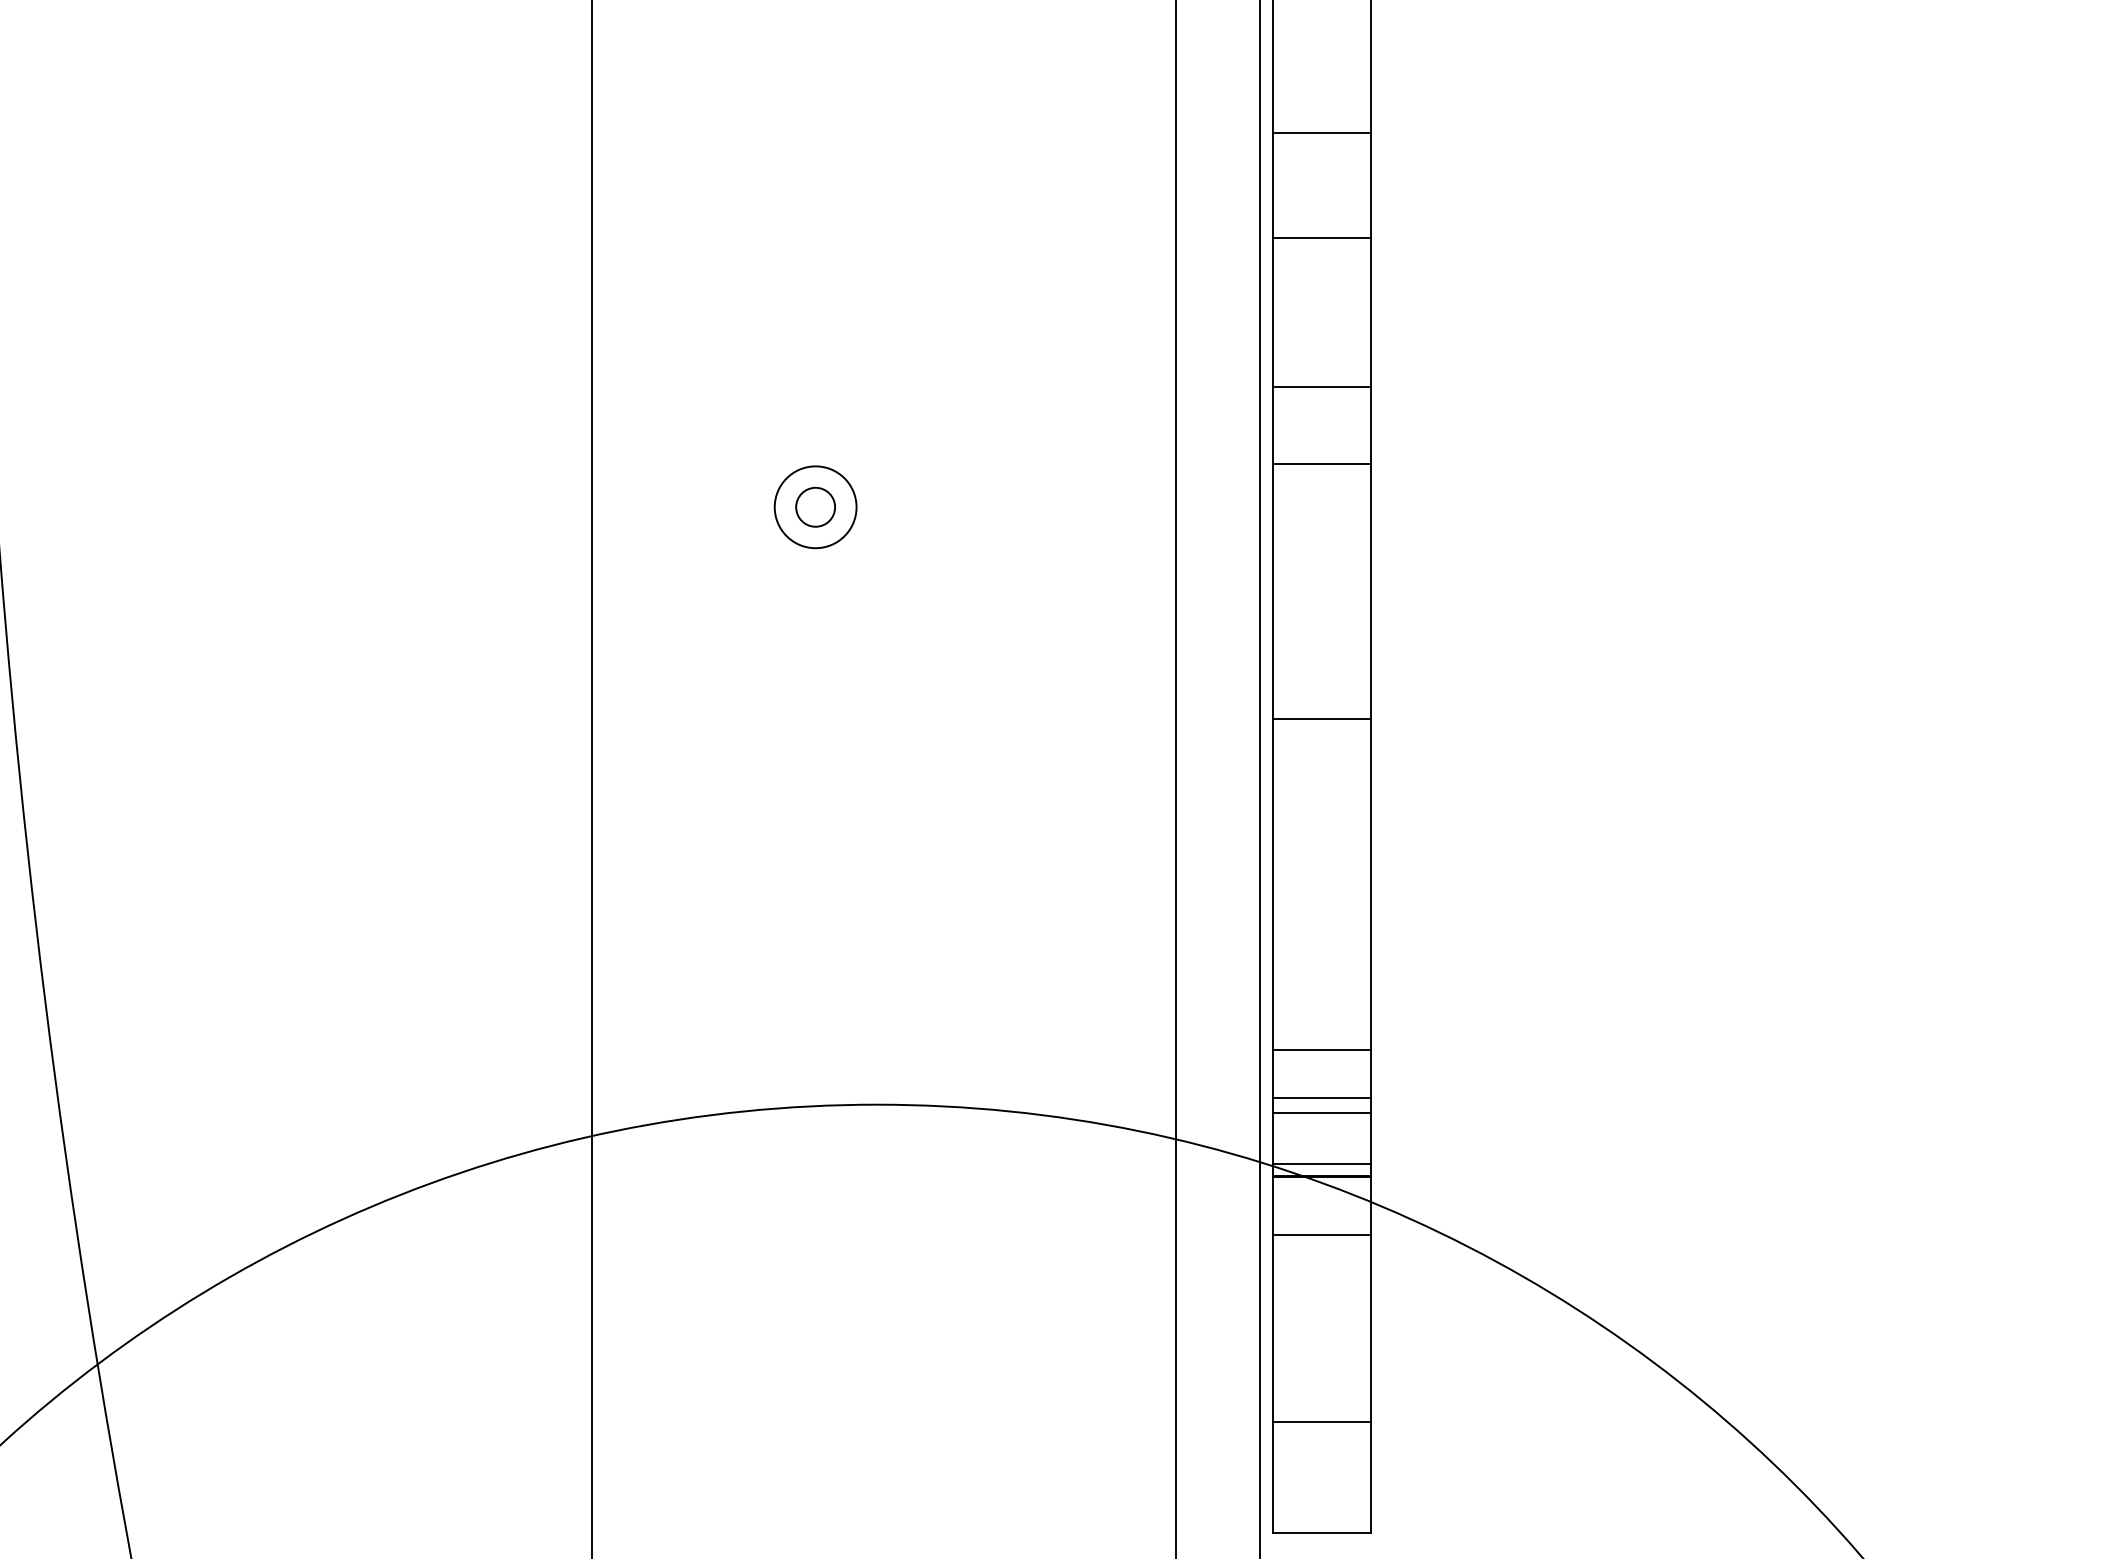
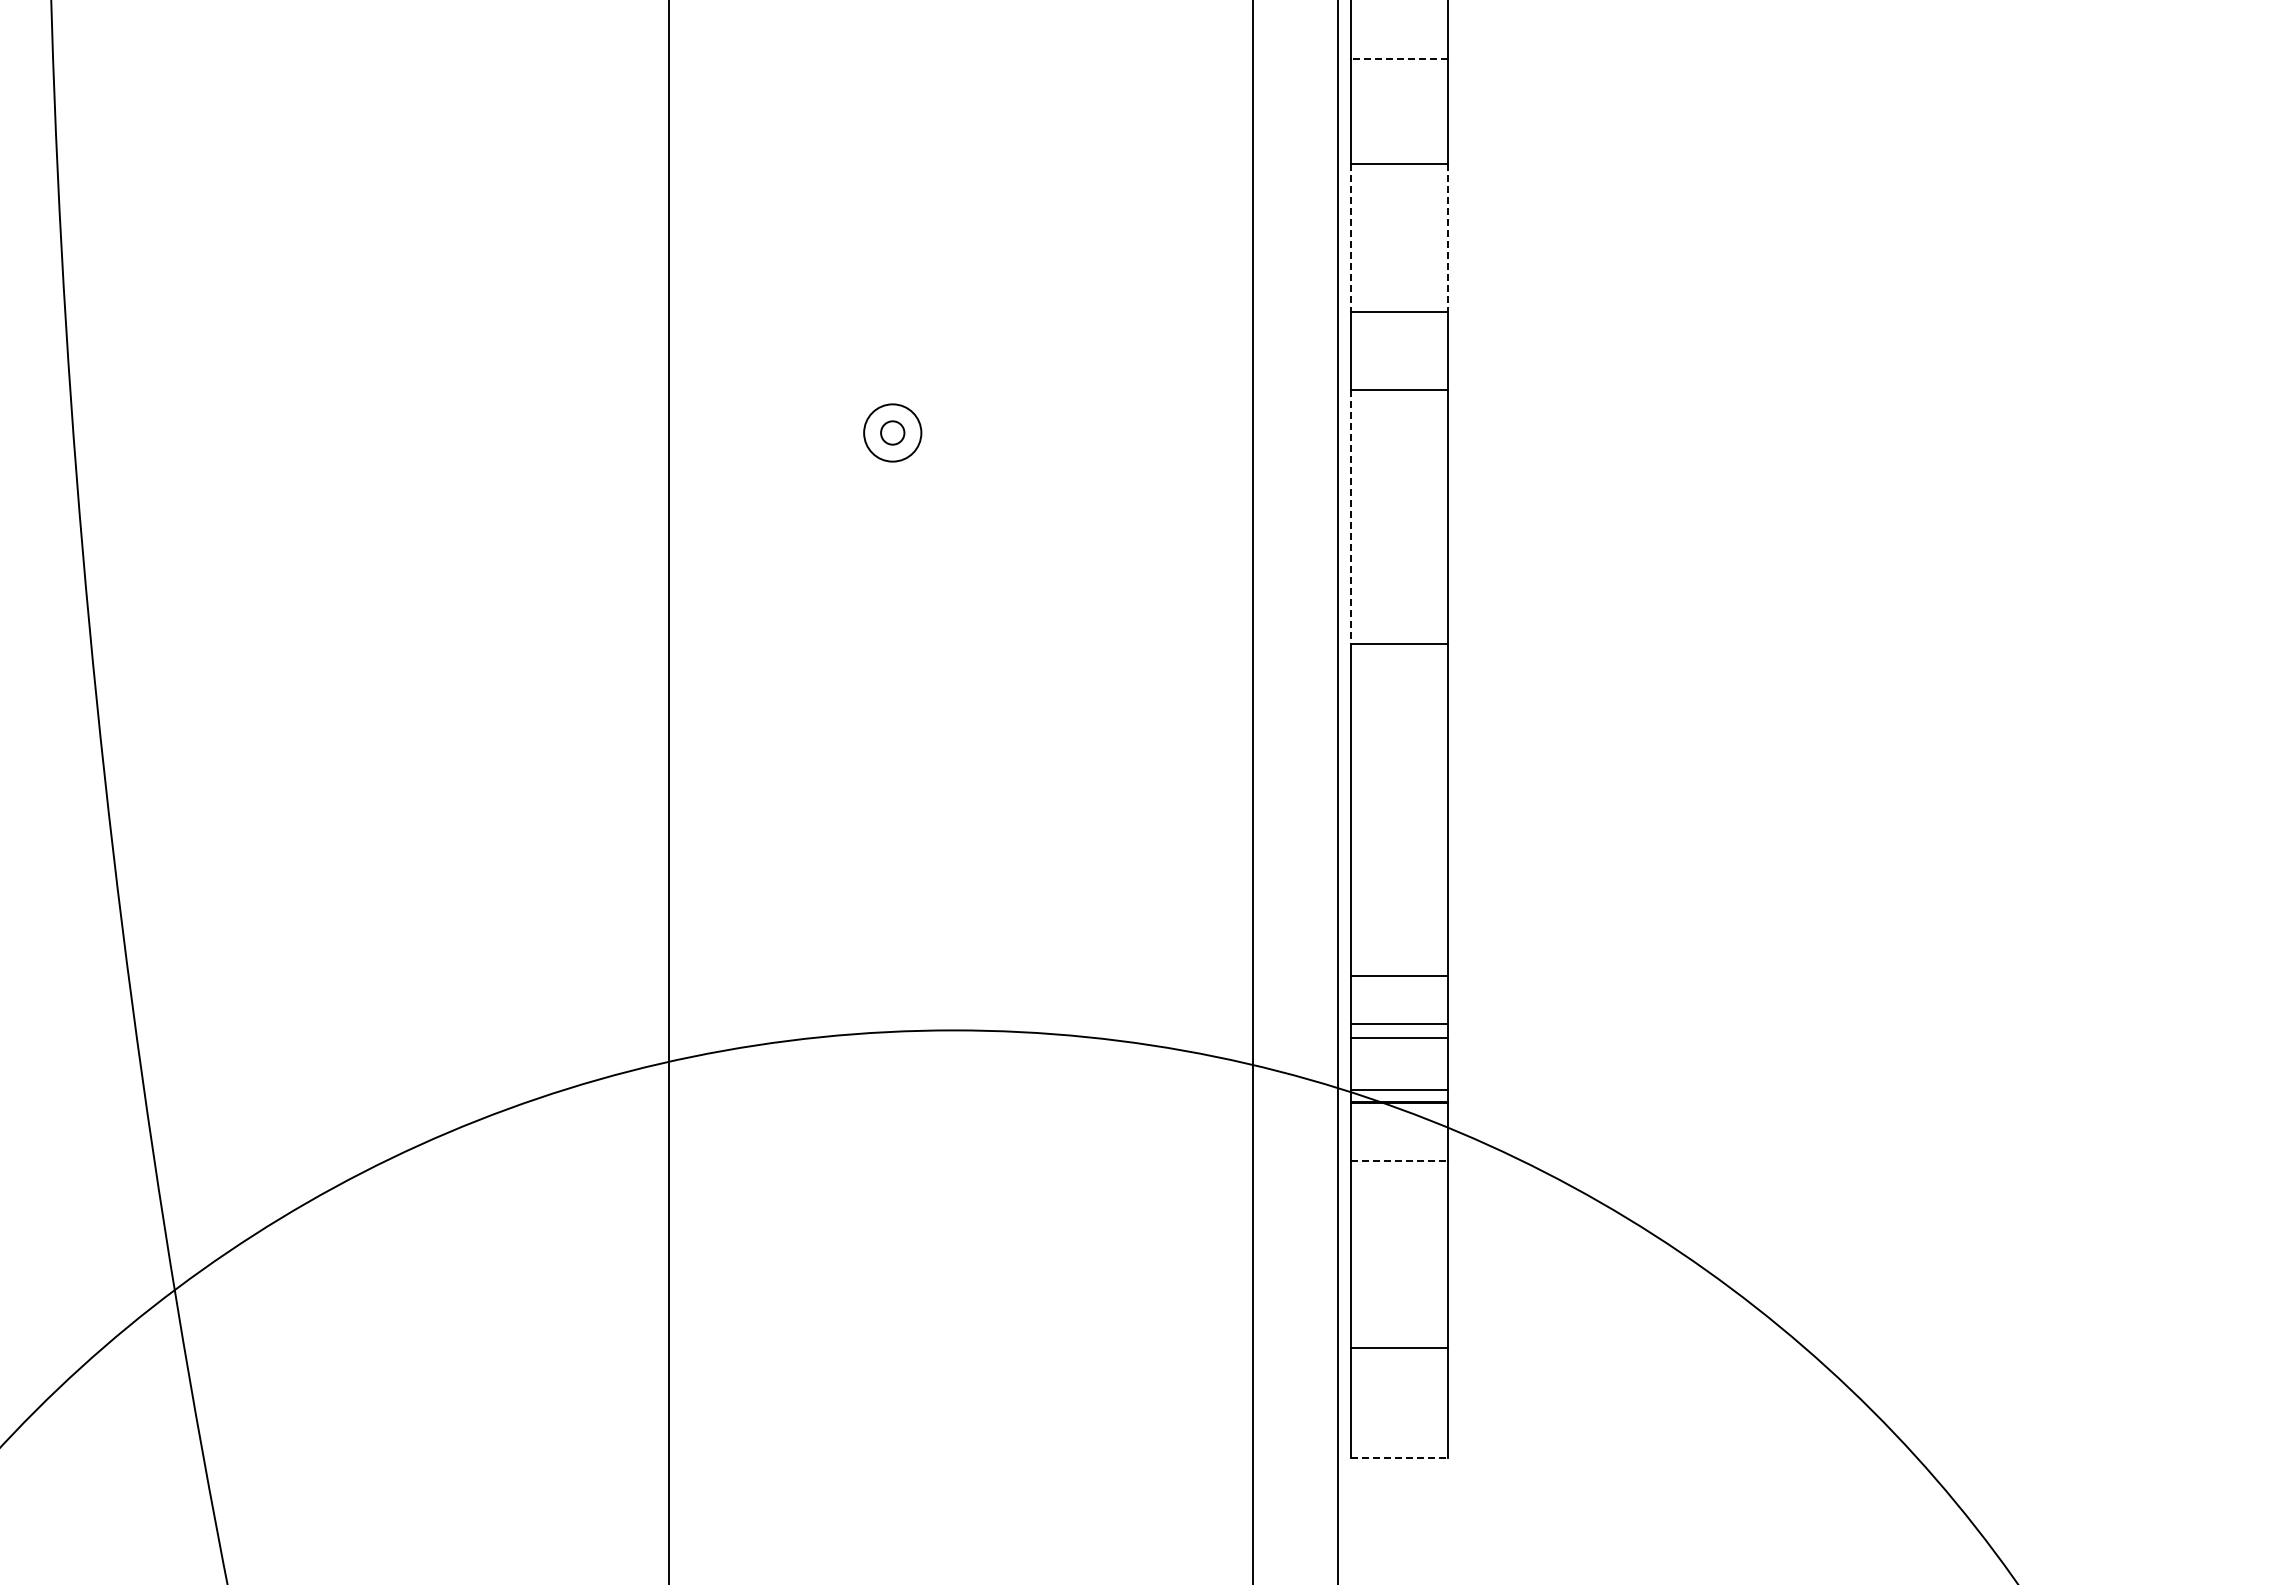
line: (1322, 132) -> (1399, 58), solid -> dashed
line: (1273, 312) -> (1350, 238), solid -> dashed
line: (1370, 312) -> (1447, 238), solid -> dashed
circle: (815, 506) -> (892, 432), size x0.6
circle: (815, 506) -> (892, 432), size x0.7
line: (1273, 591) -> (1350, 517), solid -> dashed
line: (1322, 1234) -> (1399, 1160), solid -> dashed
line: (1322, 1532) -> (1399, 1458), solid -> dashed

